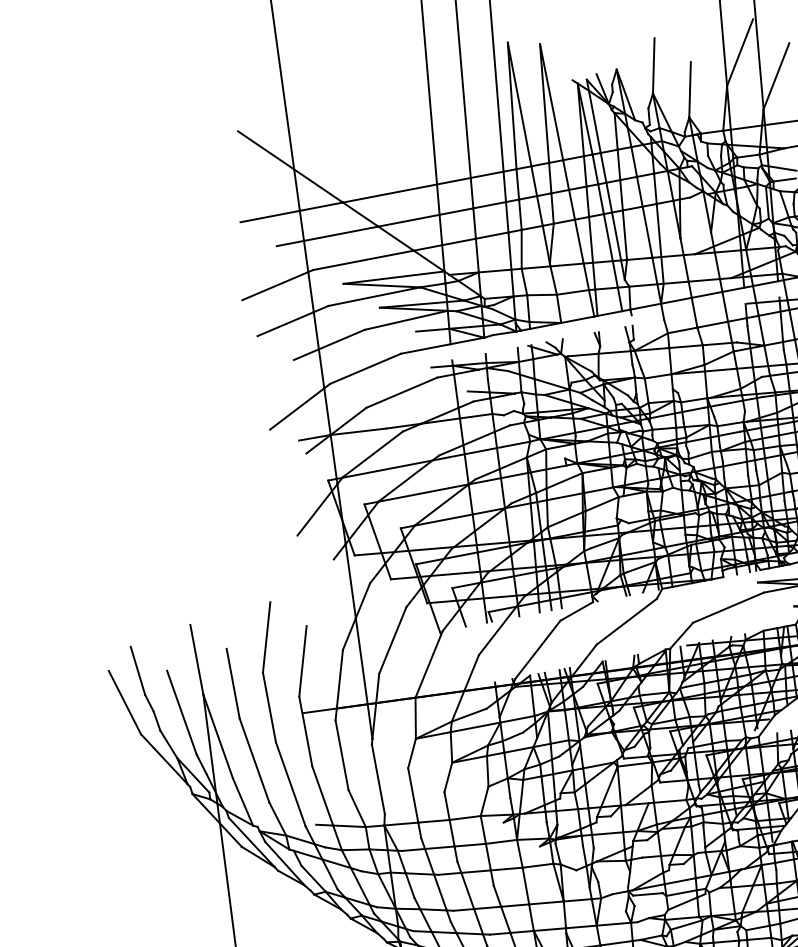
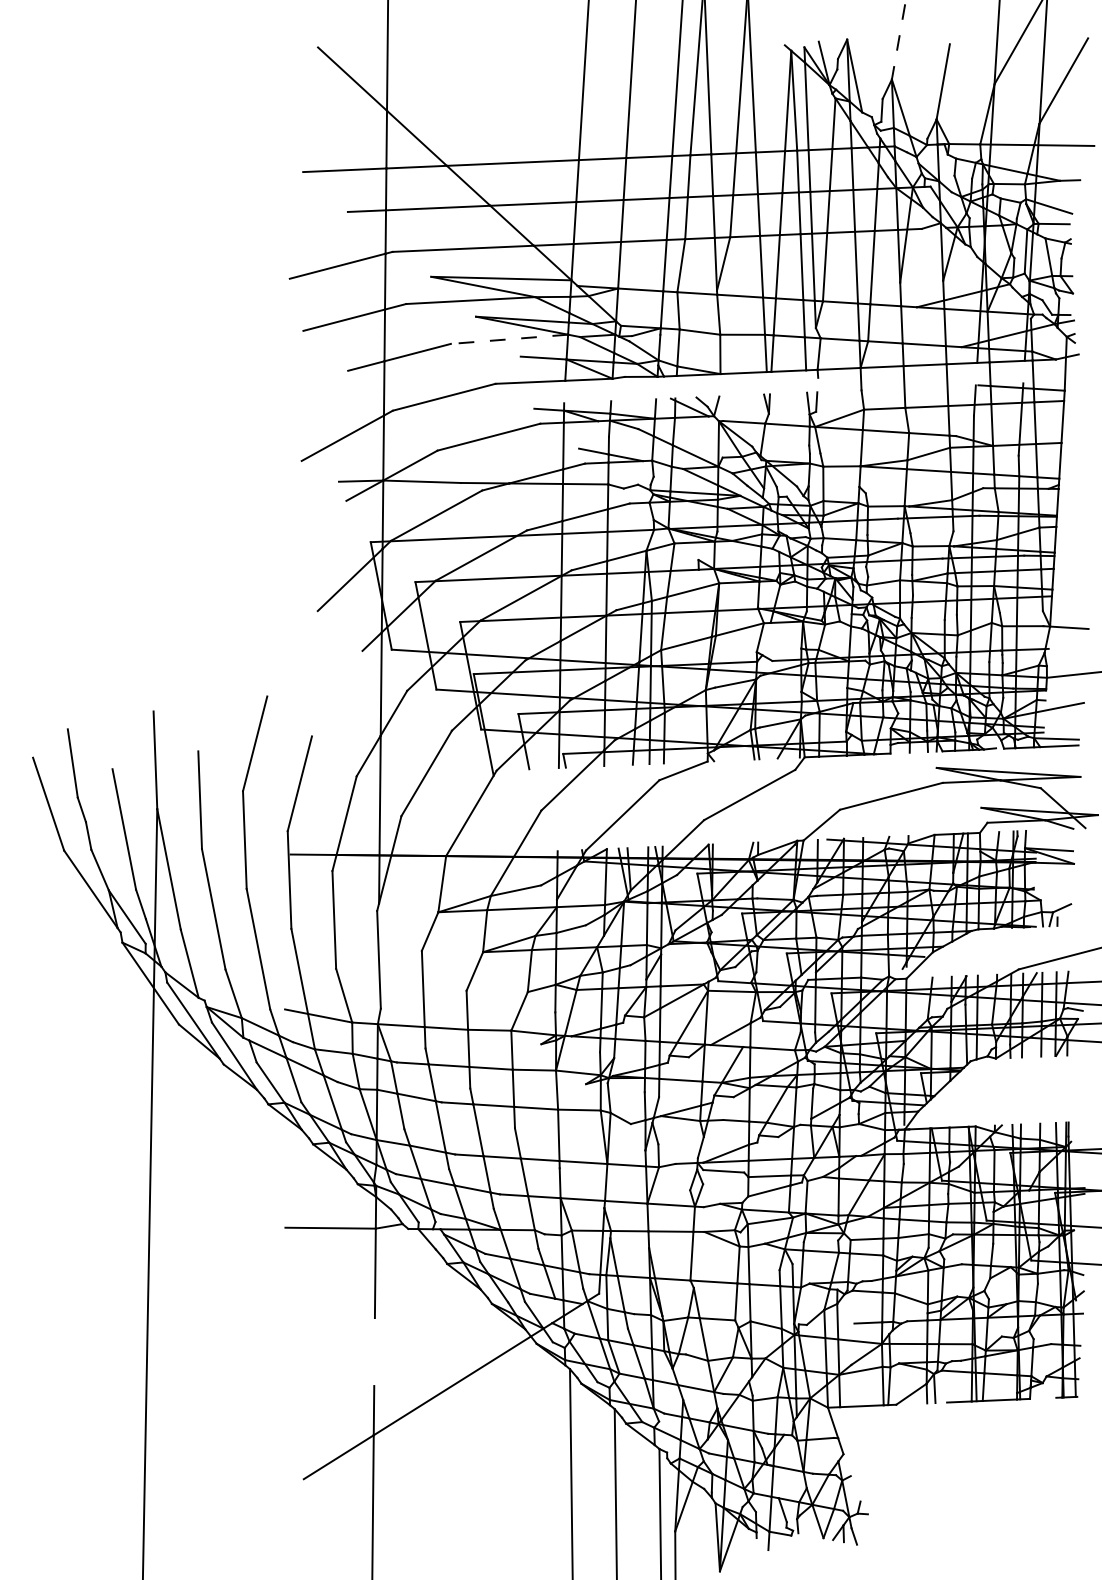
line: (653, 66) -> (898, 42), solid -> dashed
line: (406, 320) -> (509, 339), solid -> dashed

